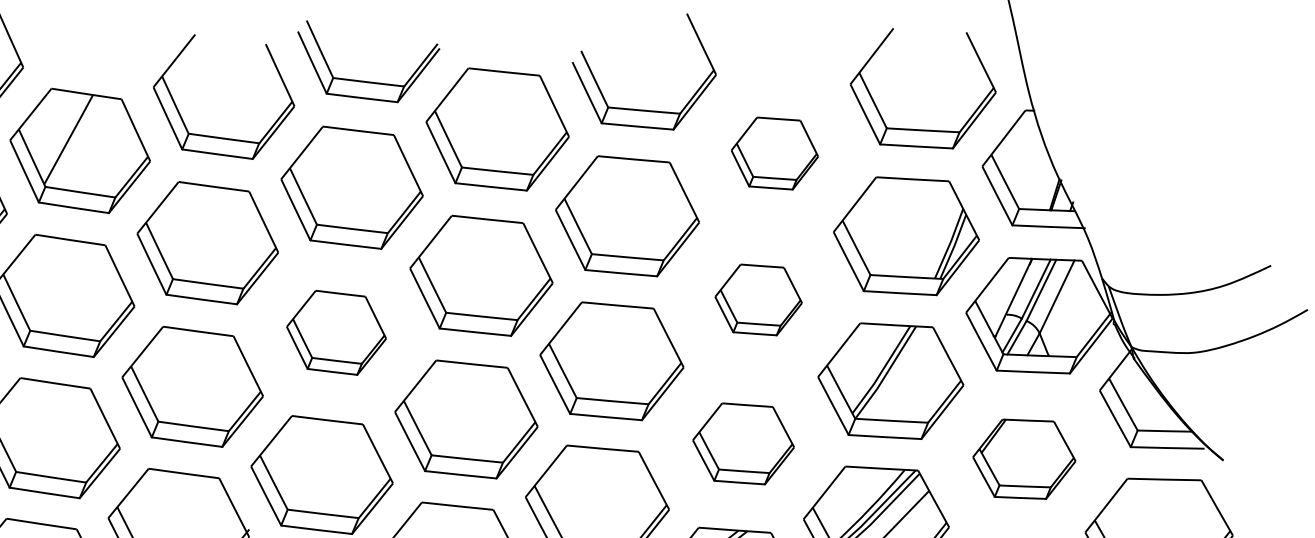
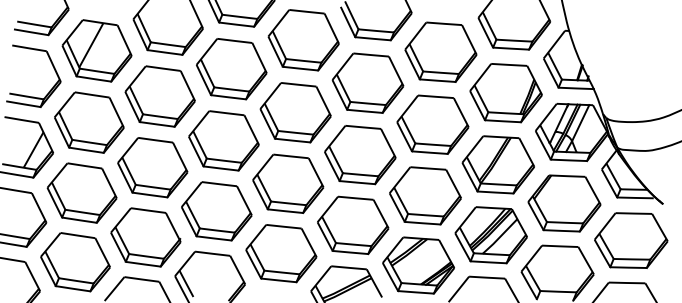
part: (773, 152) -> (440, 51), size x1.67
part: (757, 299) -> (432, 124), size x1.67
part: (335, 332) -> (223, 140), size x1.43
part: (743, 443) -> (425, 195), size x1.43
part: (1024, 459) -> (564, 203), size x1.43

